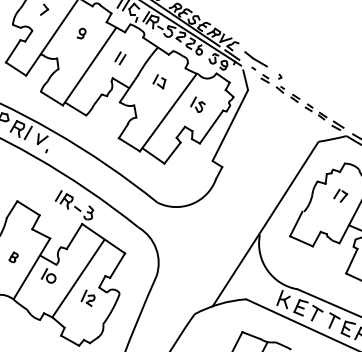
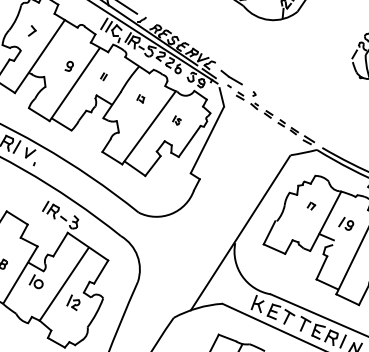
part: (80, 32) -> (68, 65), moved
part: (120, 58) -> (103, 76), size x0.6
part: (159, 81) -> (140, 98), size x0.6
part: (197, 104) -> (176, 120), size x0.6
part: (340, 195) -> (311, 205), size x0.6

